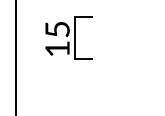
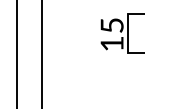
part: (68, 37) -> (122, 33), moved

